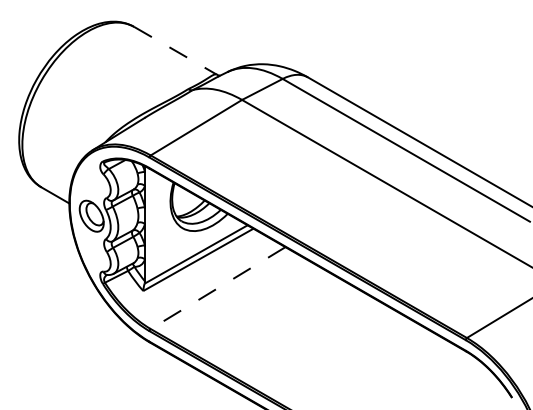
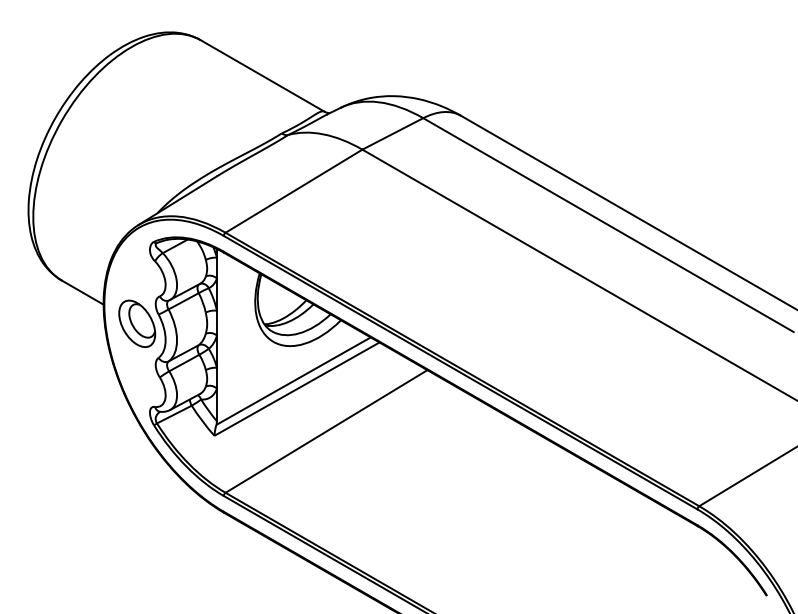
line: (175, 50) -> (262, 75), dashed -> solid
line: (218, 288) -> (327, 432), dashed -> solid

